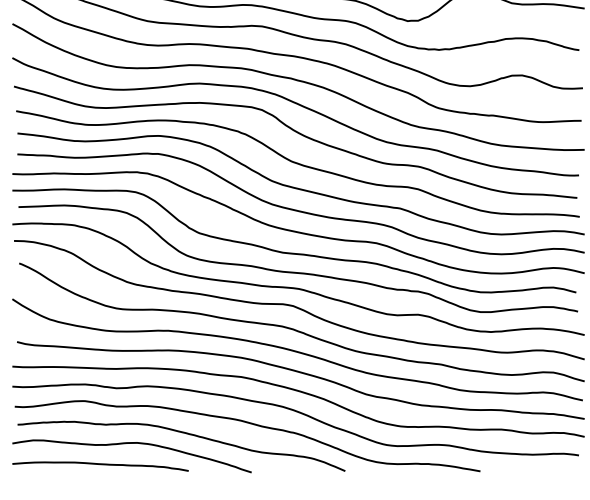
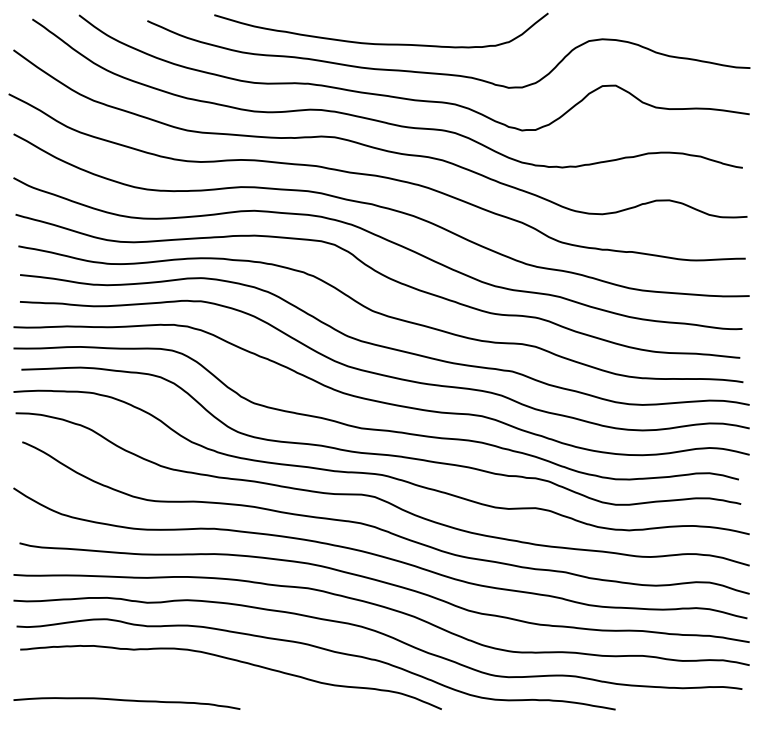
curve: (130, 444) -> (165, 674), removed

